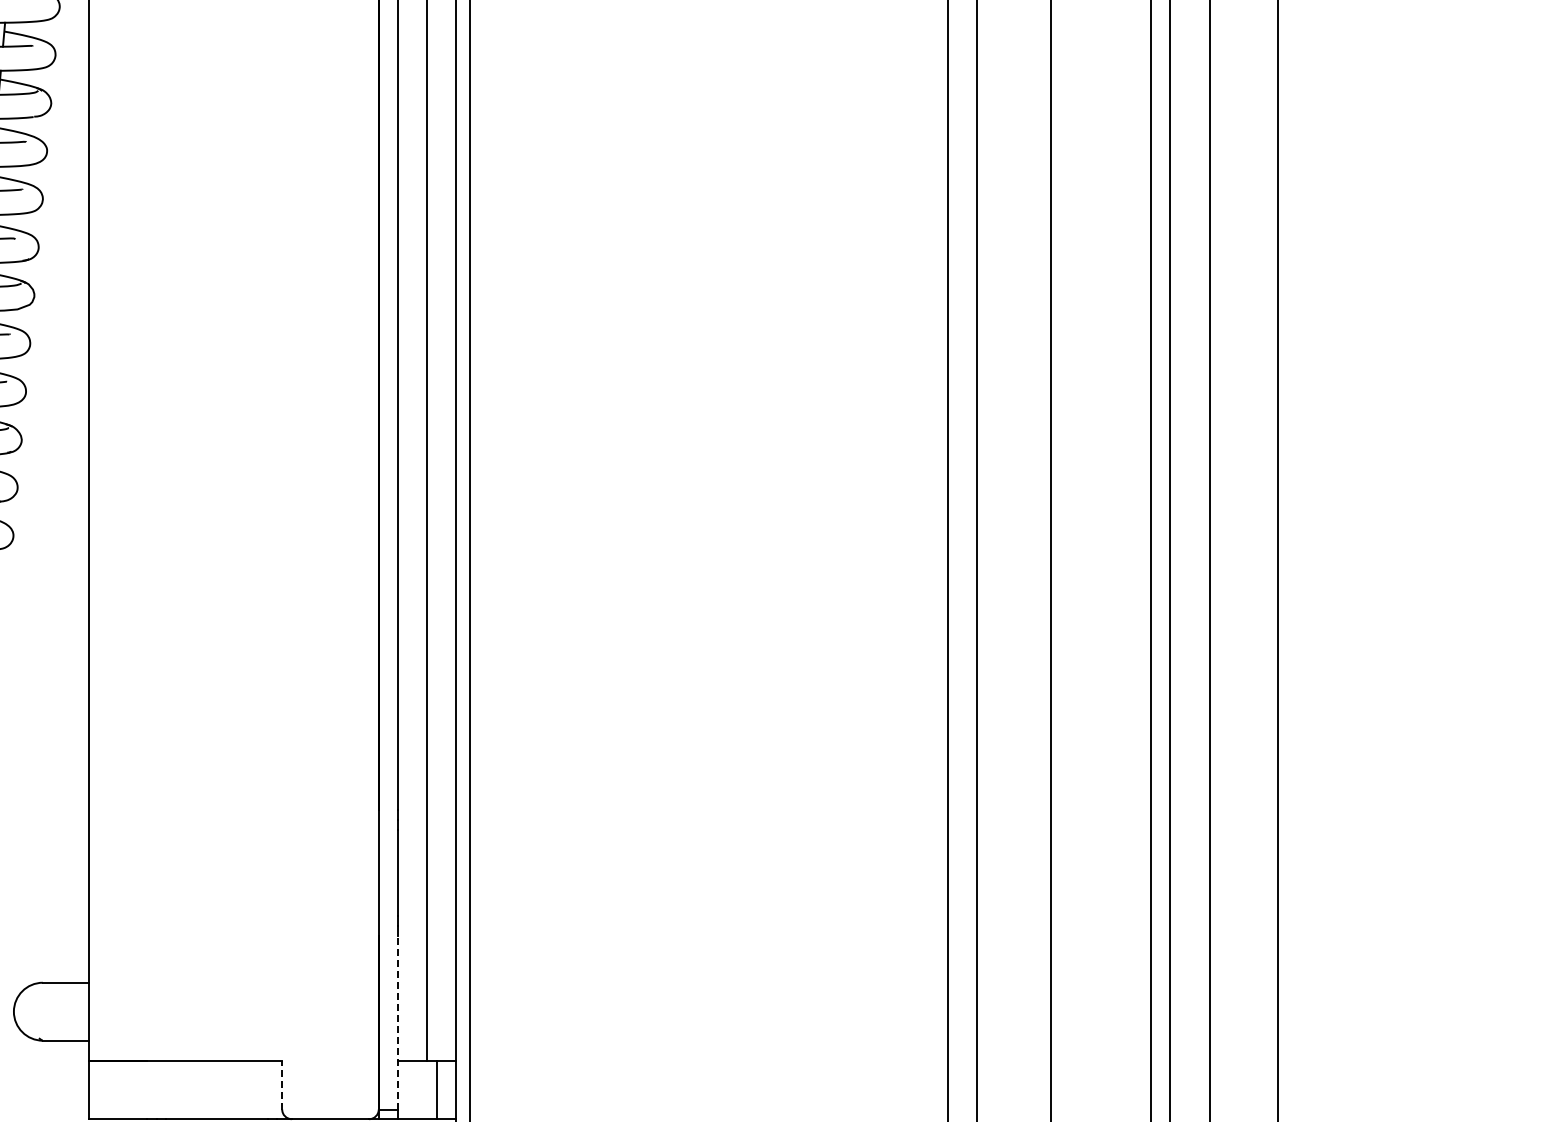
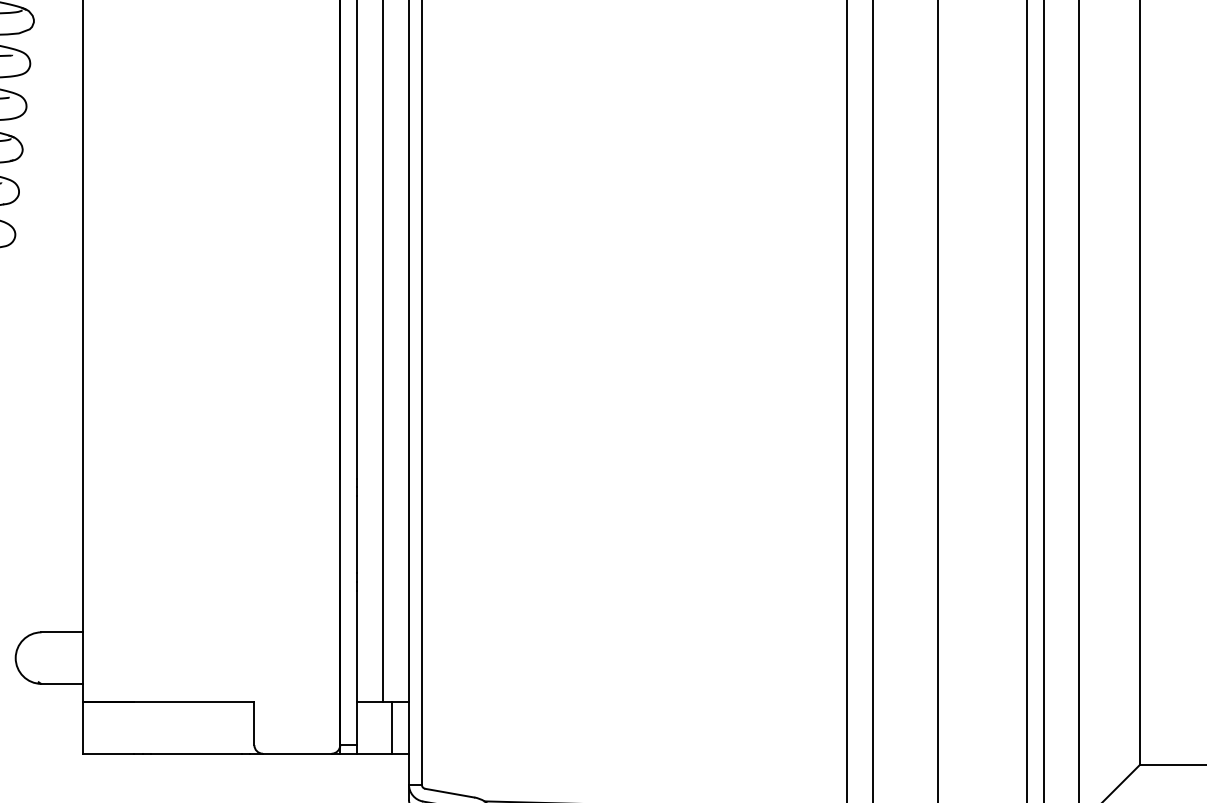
line: (398, 1022) -> (357, 667), dashed -> solid
line: (282, 1084) -> (254, 722), dashed -> solid

